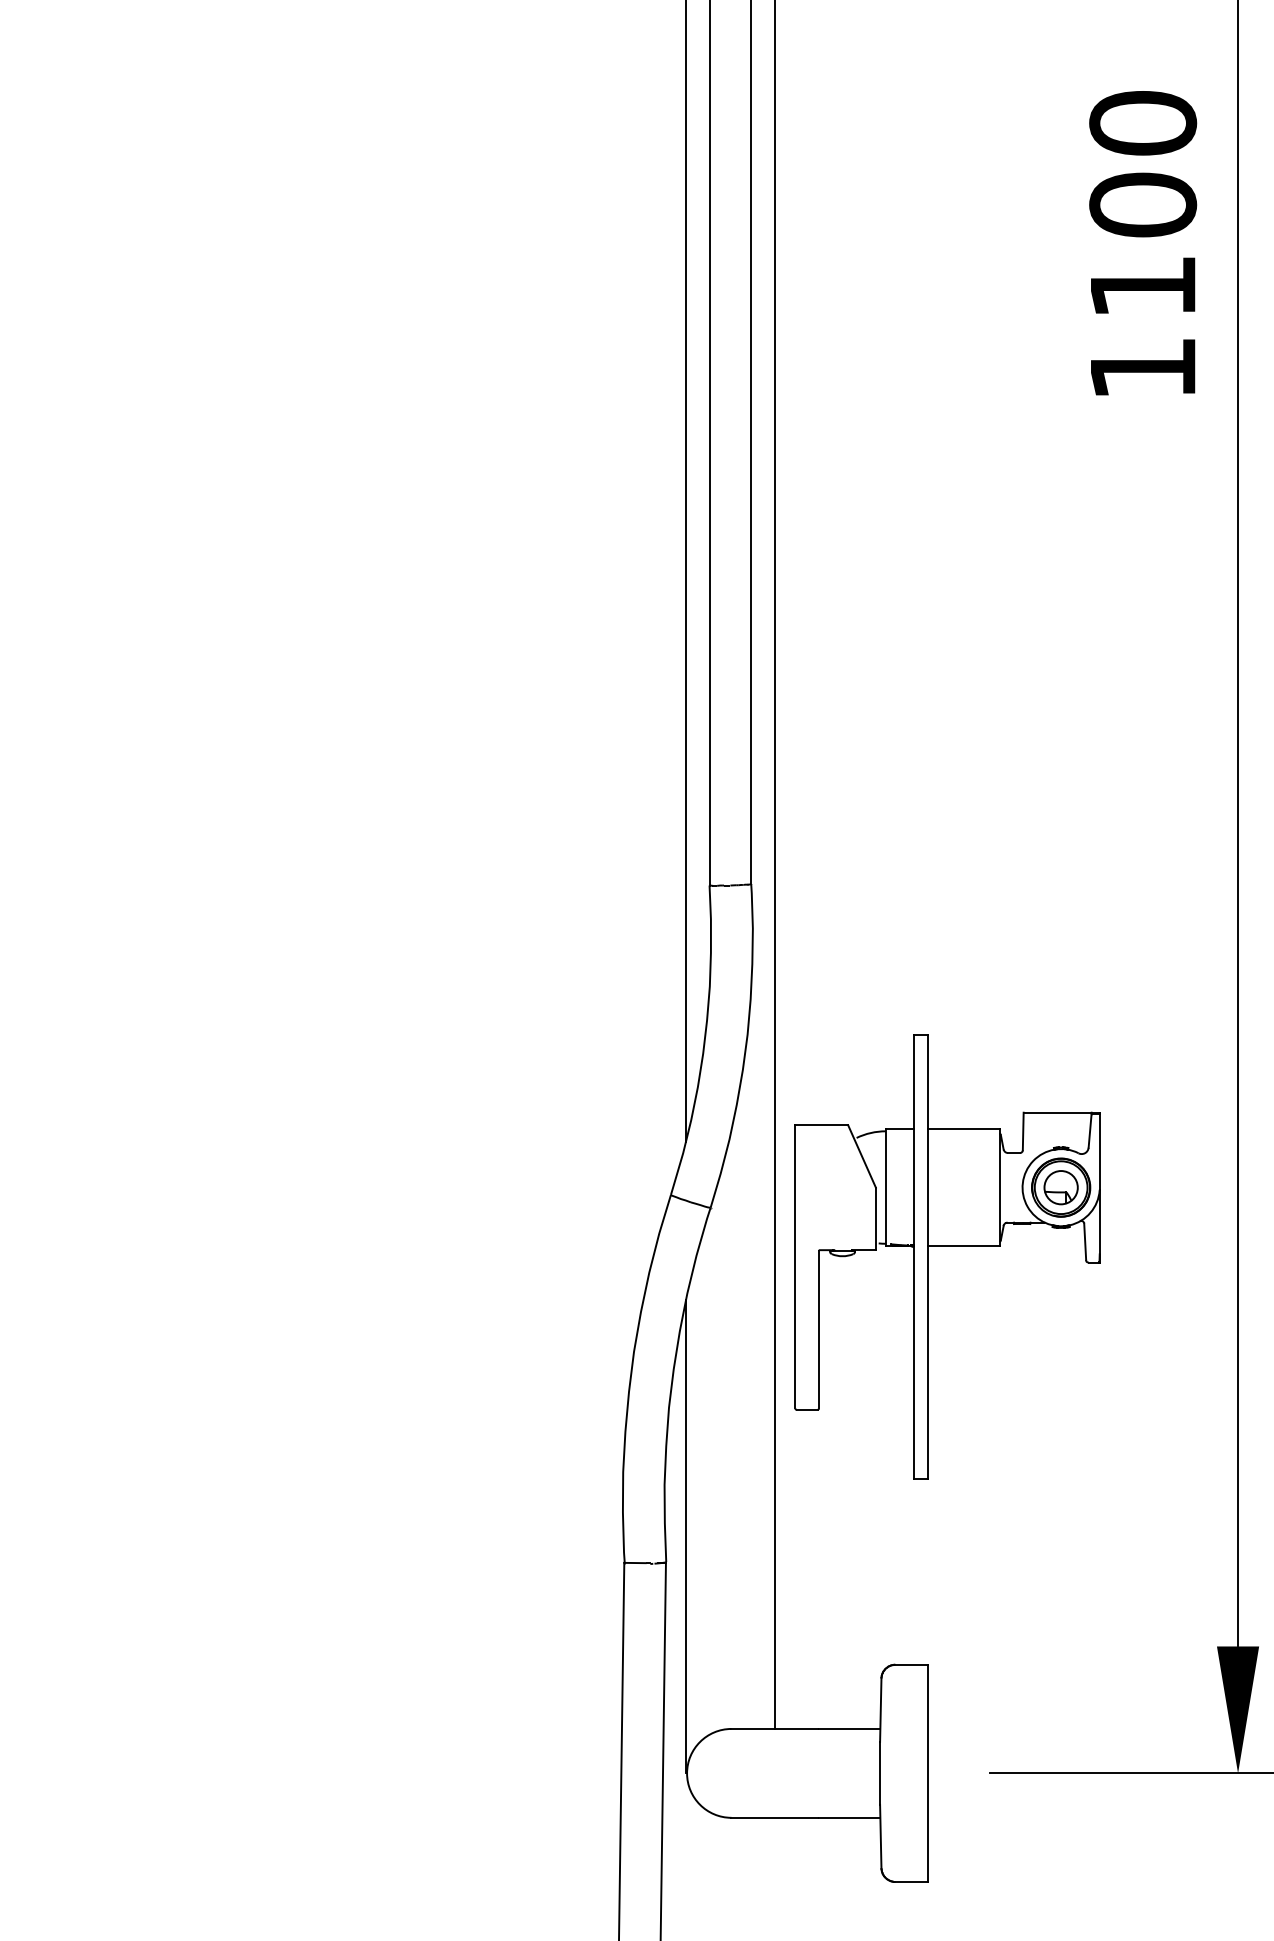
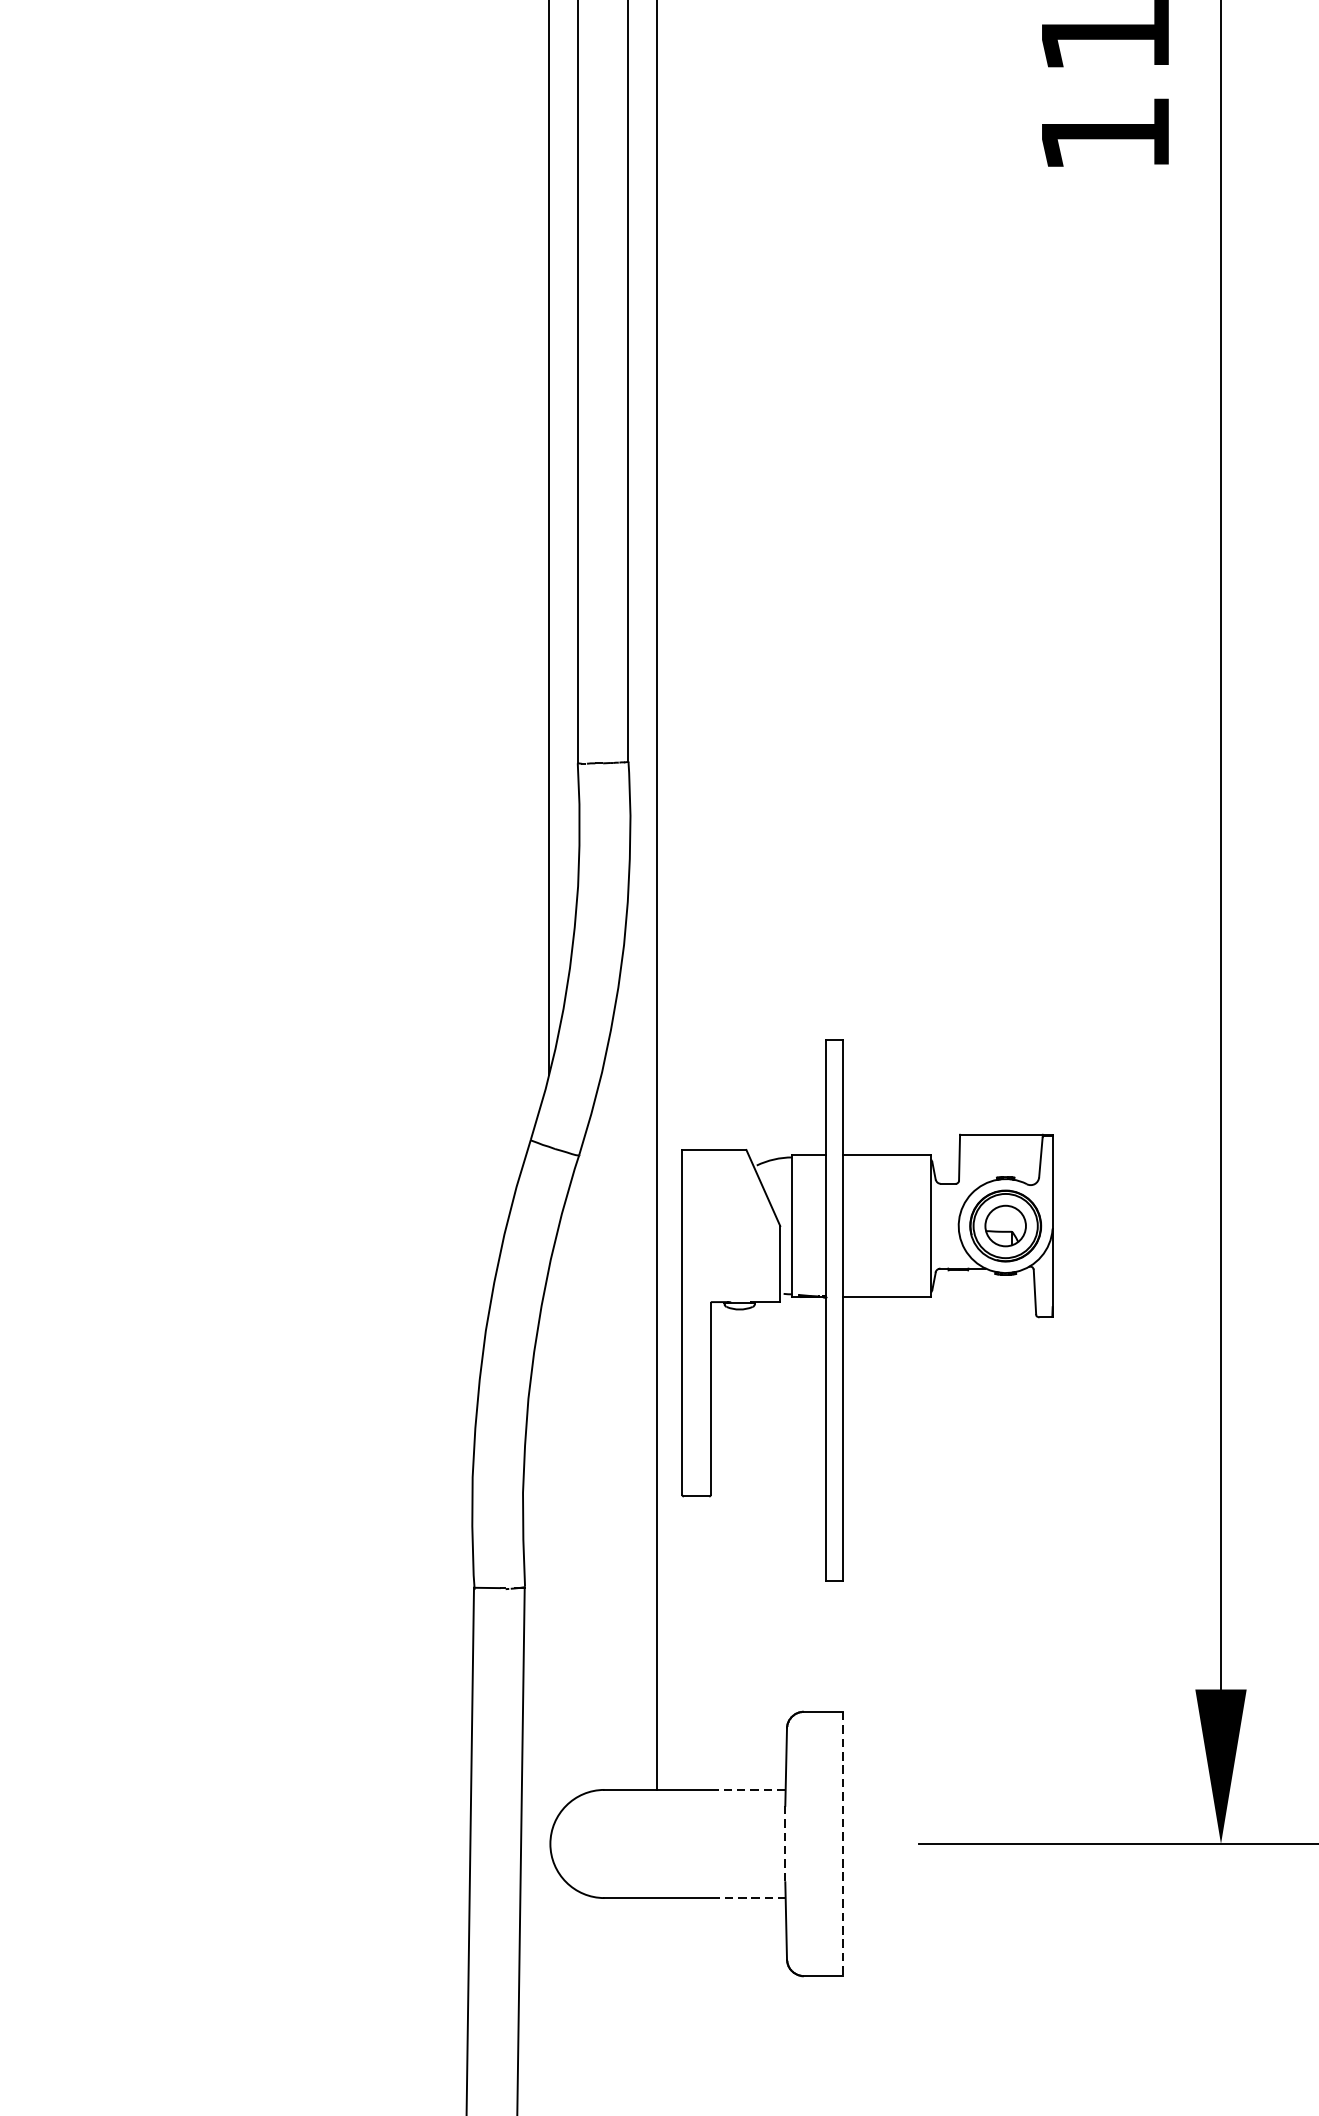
part: (947, 1246) -> (867, 1297), moved
line: (685, 1536) -> (548, 1555), removed
line: (849, 1728) -> (748, 1789), solid -> dashed
line: (880, 1773) -> (785, 1844), solid -> dashed
line: (927, 1773) -> (843, 1844), solid -> dashed
line: (849, 1817) -> (748, 1897), solid -> dashed

